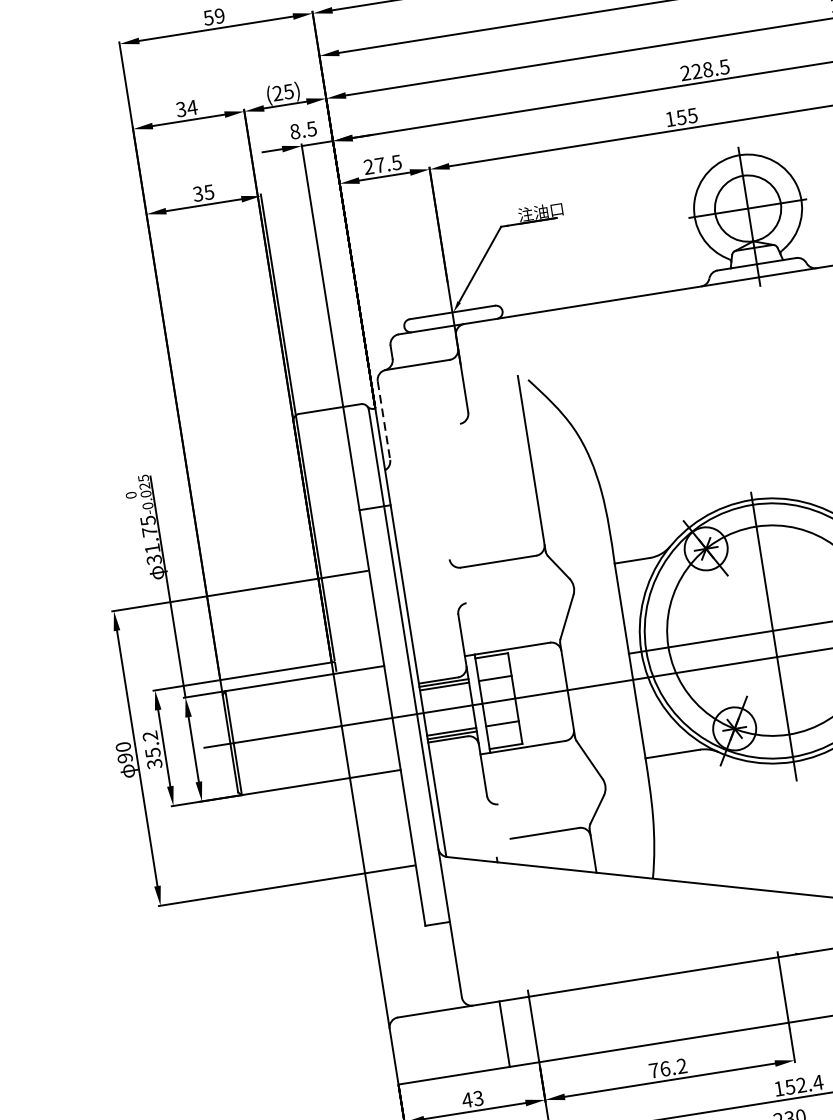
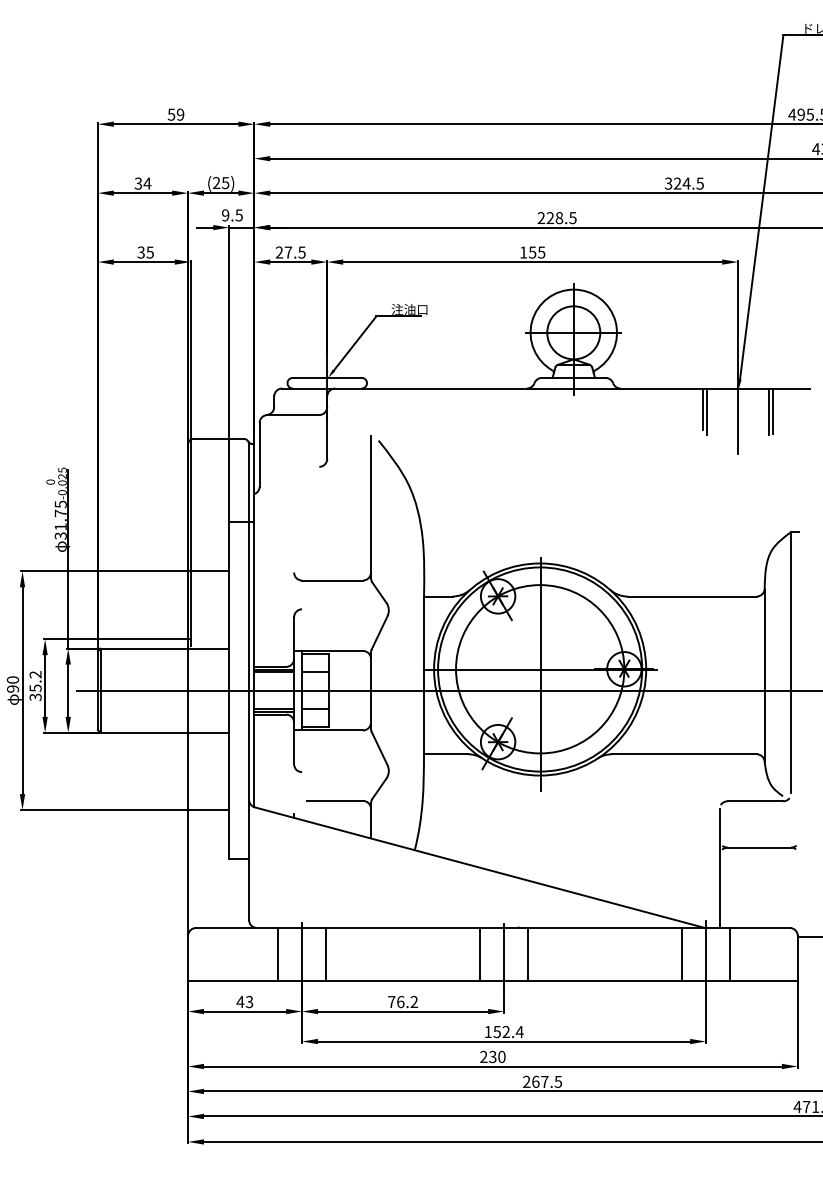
text: (294, 131) -> (225, 215), 8.5 -> 9.5
line: (383, 420) -> (259, 454), dashed -> solid
line: (812, 985) -> (527, 954), added
line: (754, 994) -> (480, 954), added
line: (563, 1024) -> (325, 954), added

